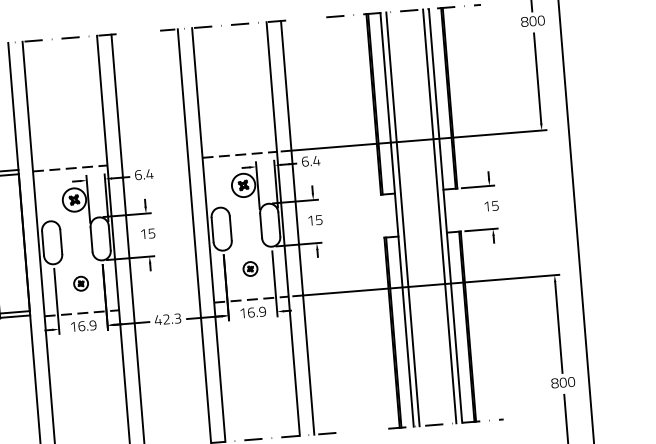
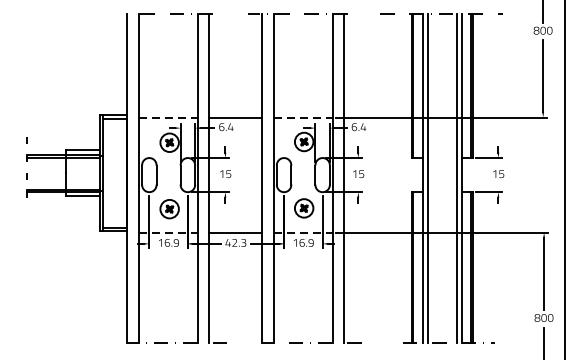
line: (154, 161) -> (235, 117), added
part: (250, 269) -> (304, 208), size x1.67
part: (81, 284) -> (169, 209), size x1.67
line: (166, 306) -> (235, 232), added

